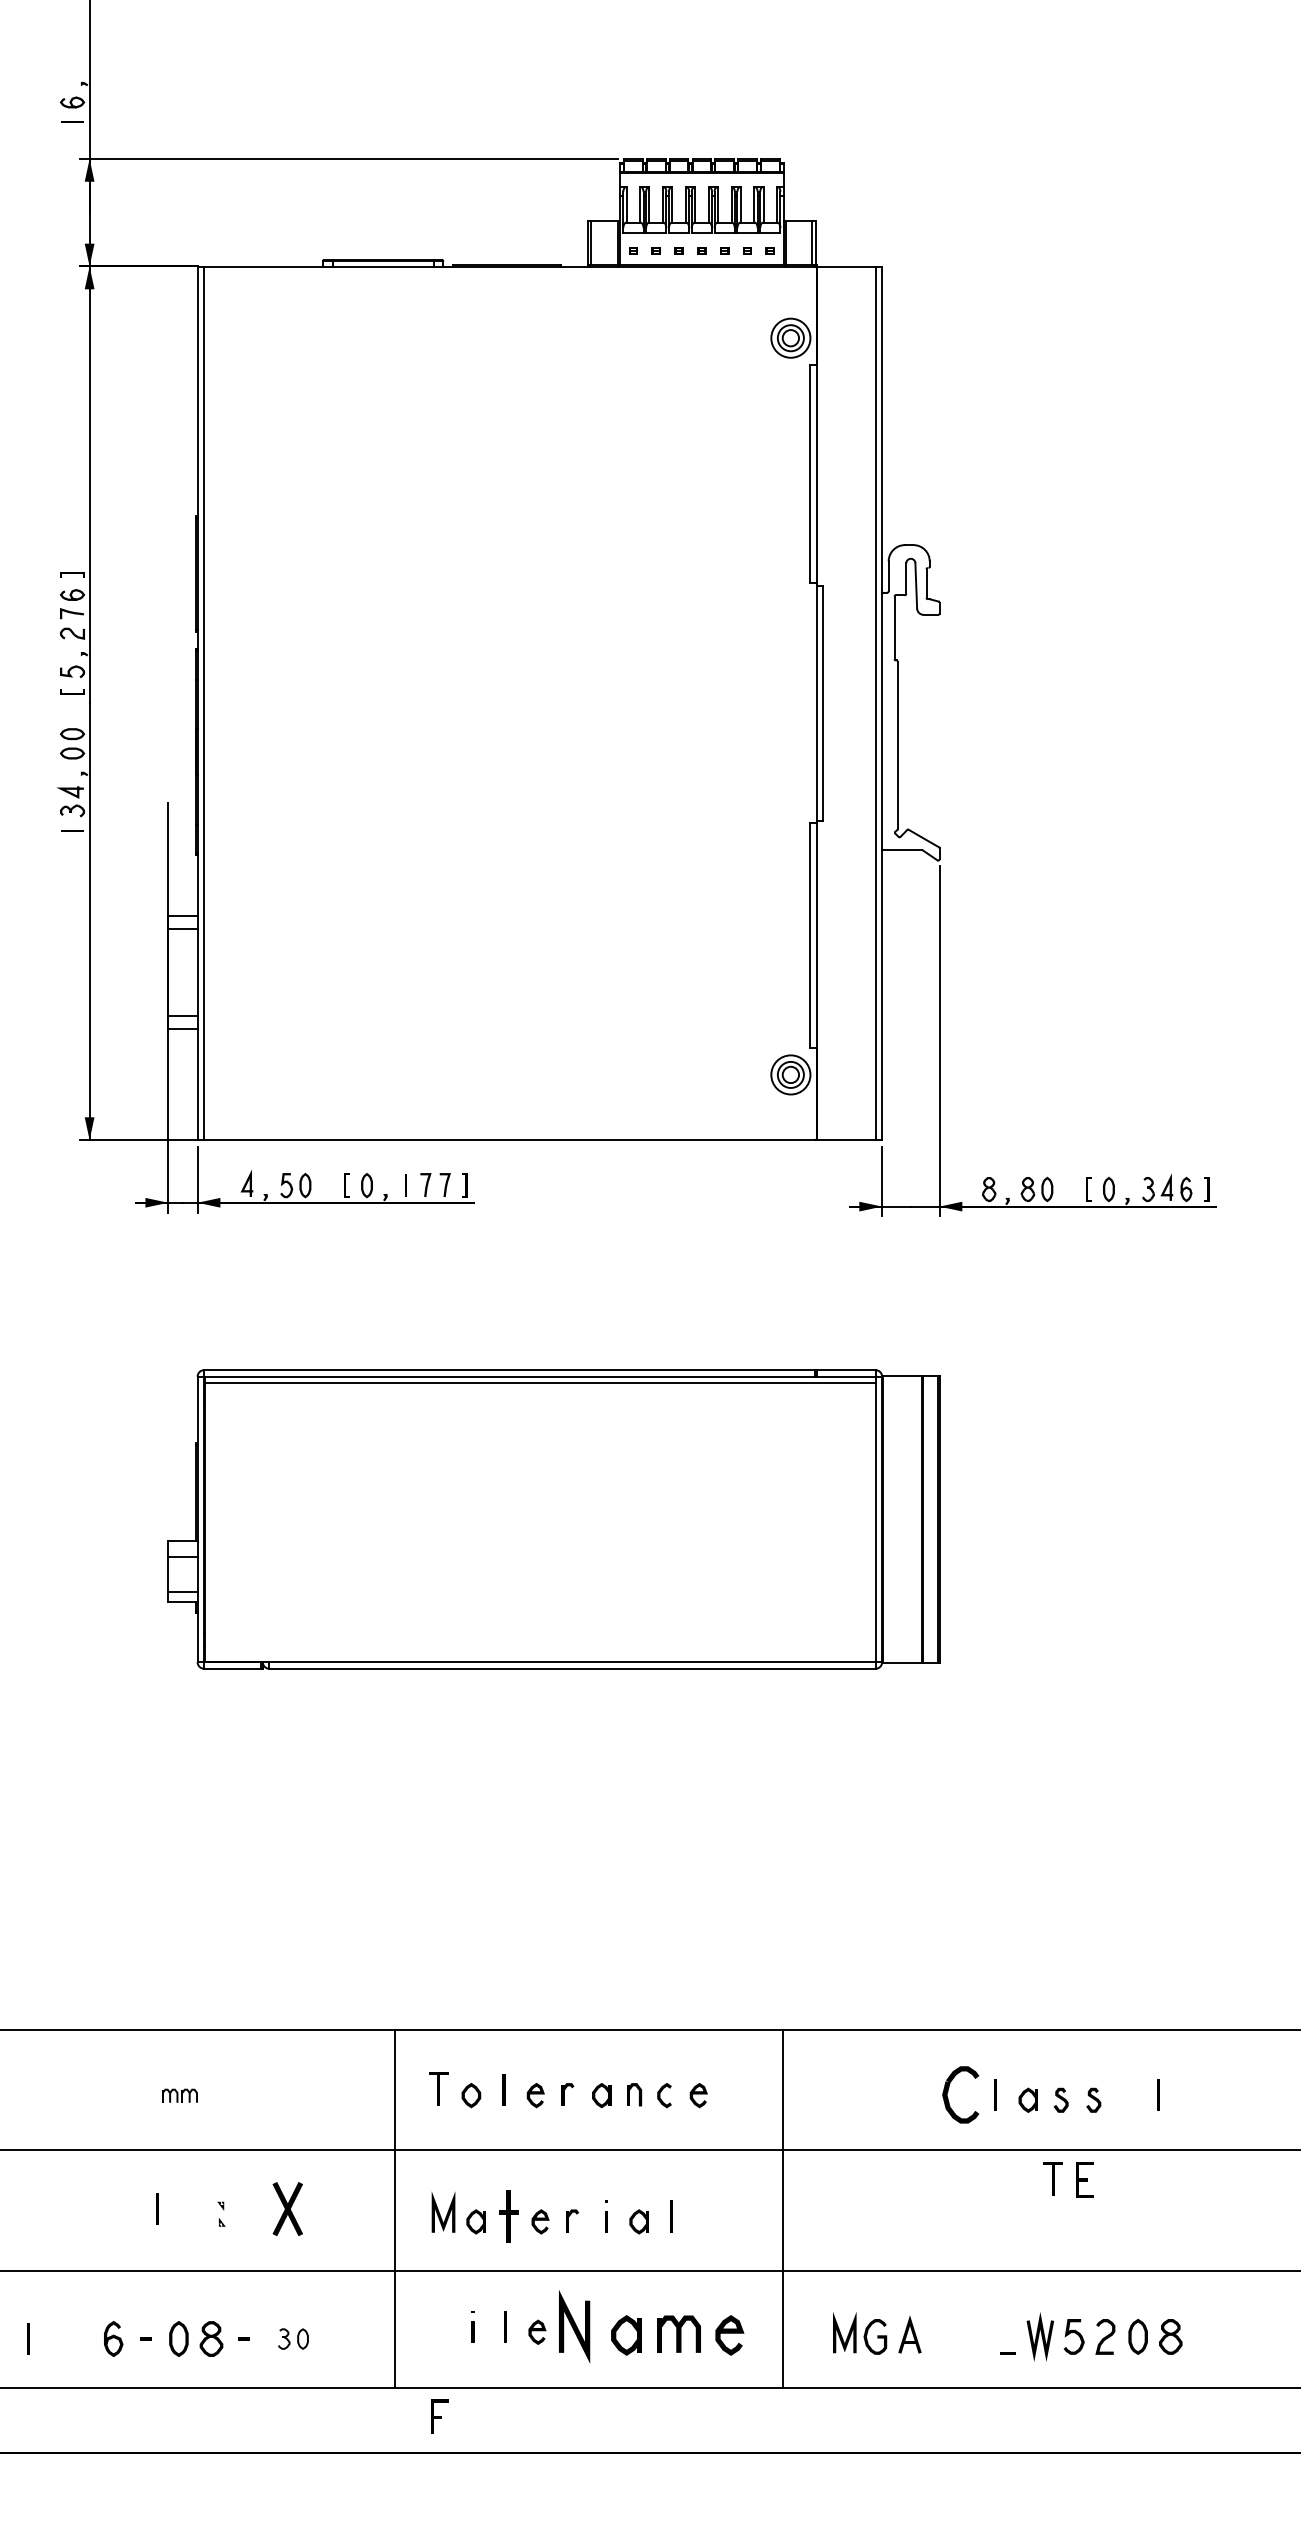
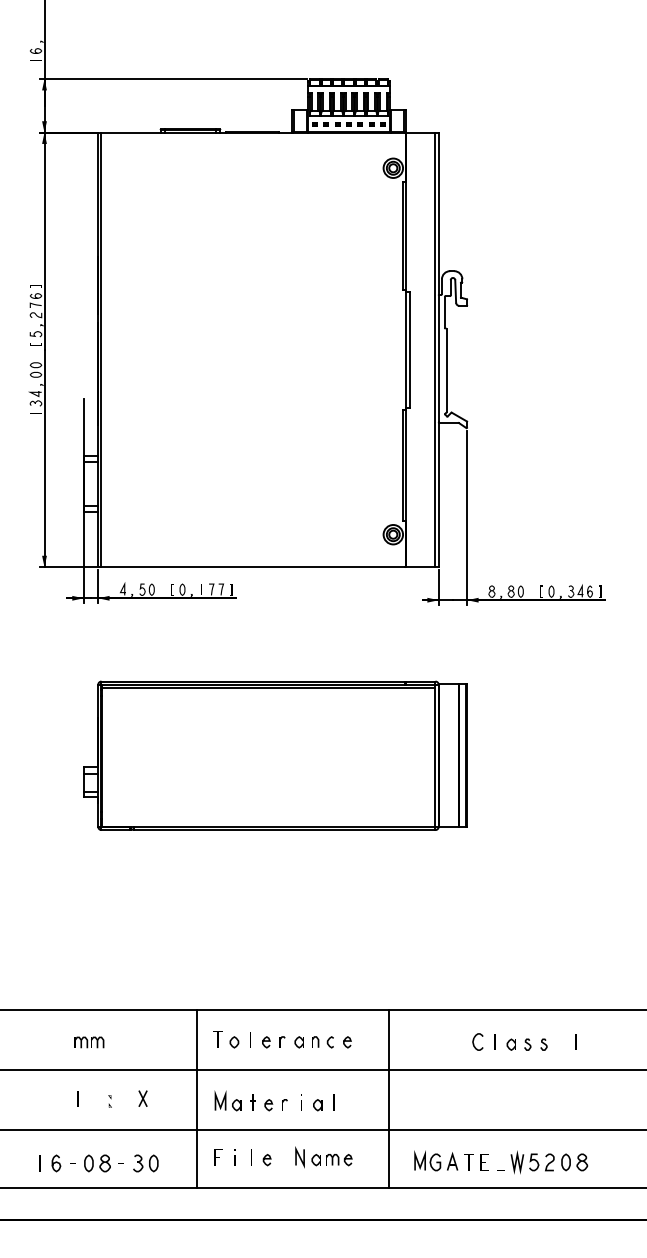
part: (960, 2093) -> (477, 1041), size x0.62
part: (180, 2095) -> (89, 1042), size x1.67
part: (1068, 2180) -> (476, 1162), moved
part: (286, 2208) -> (142, 1098), size x0.62
part: (507, 2216) -> (252, 1102), size x0.62
part: (650, 2327) -> (323, 1157), size x0.62
line: (27, 2339) -> (39, 1163), moved
part: (292, 2339) -> (145, 1163), size x1.67
part: (439, 2417) -> (218, 1157), moved

